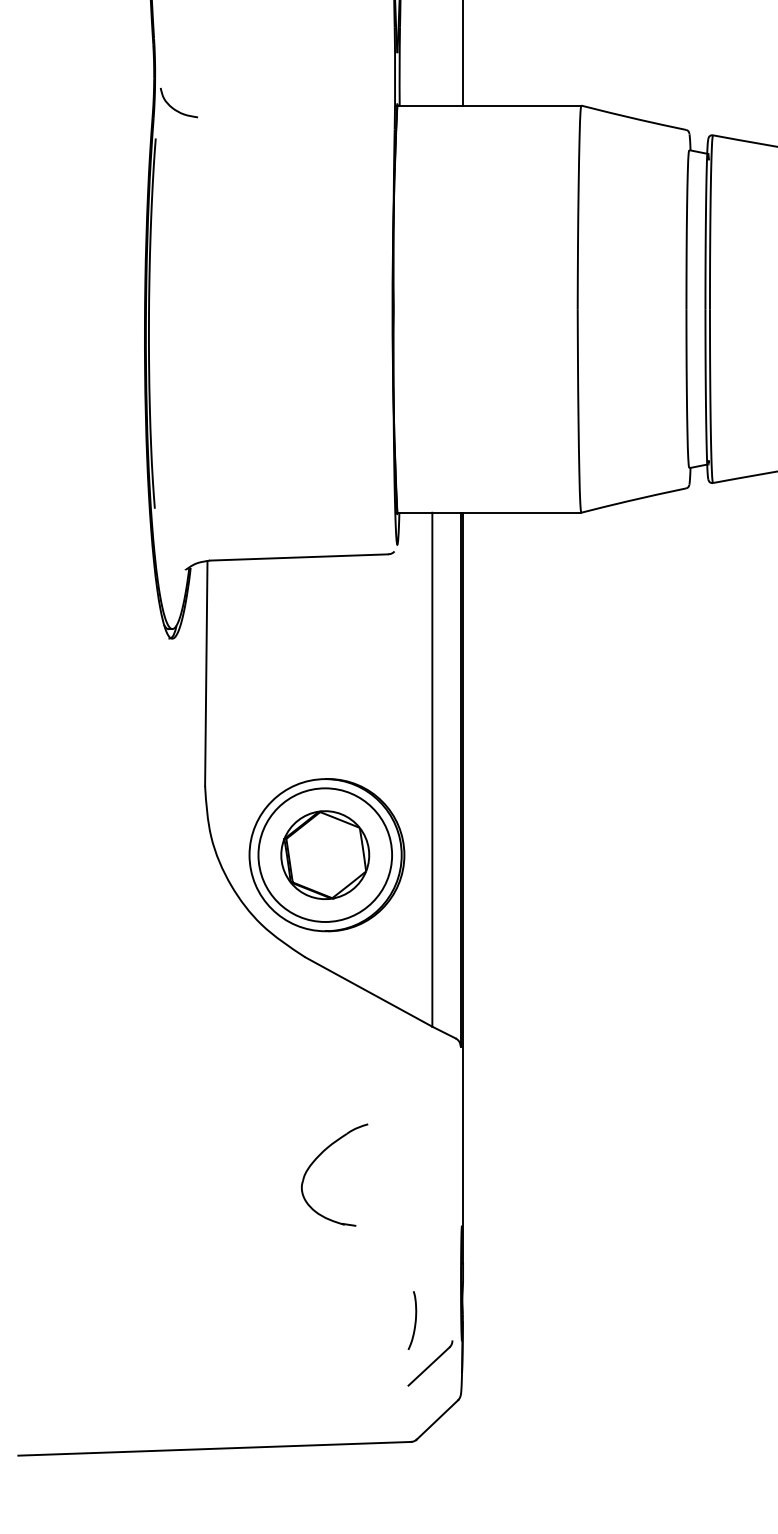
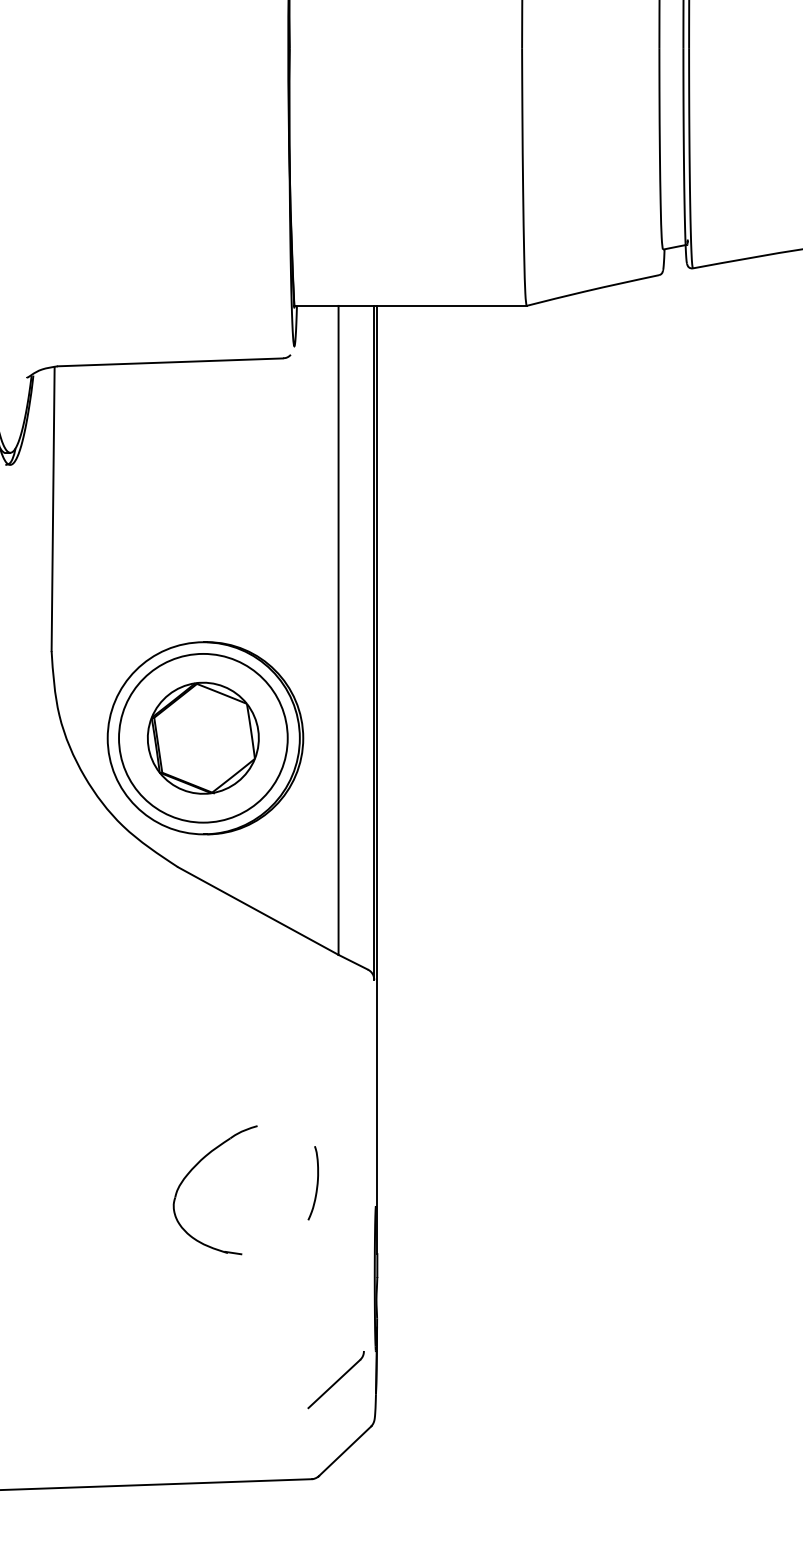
part: (315, 1161) -> (191, 1173), moved
curve: (414, 1321) -> (316, 1184), moved

